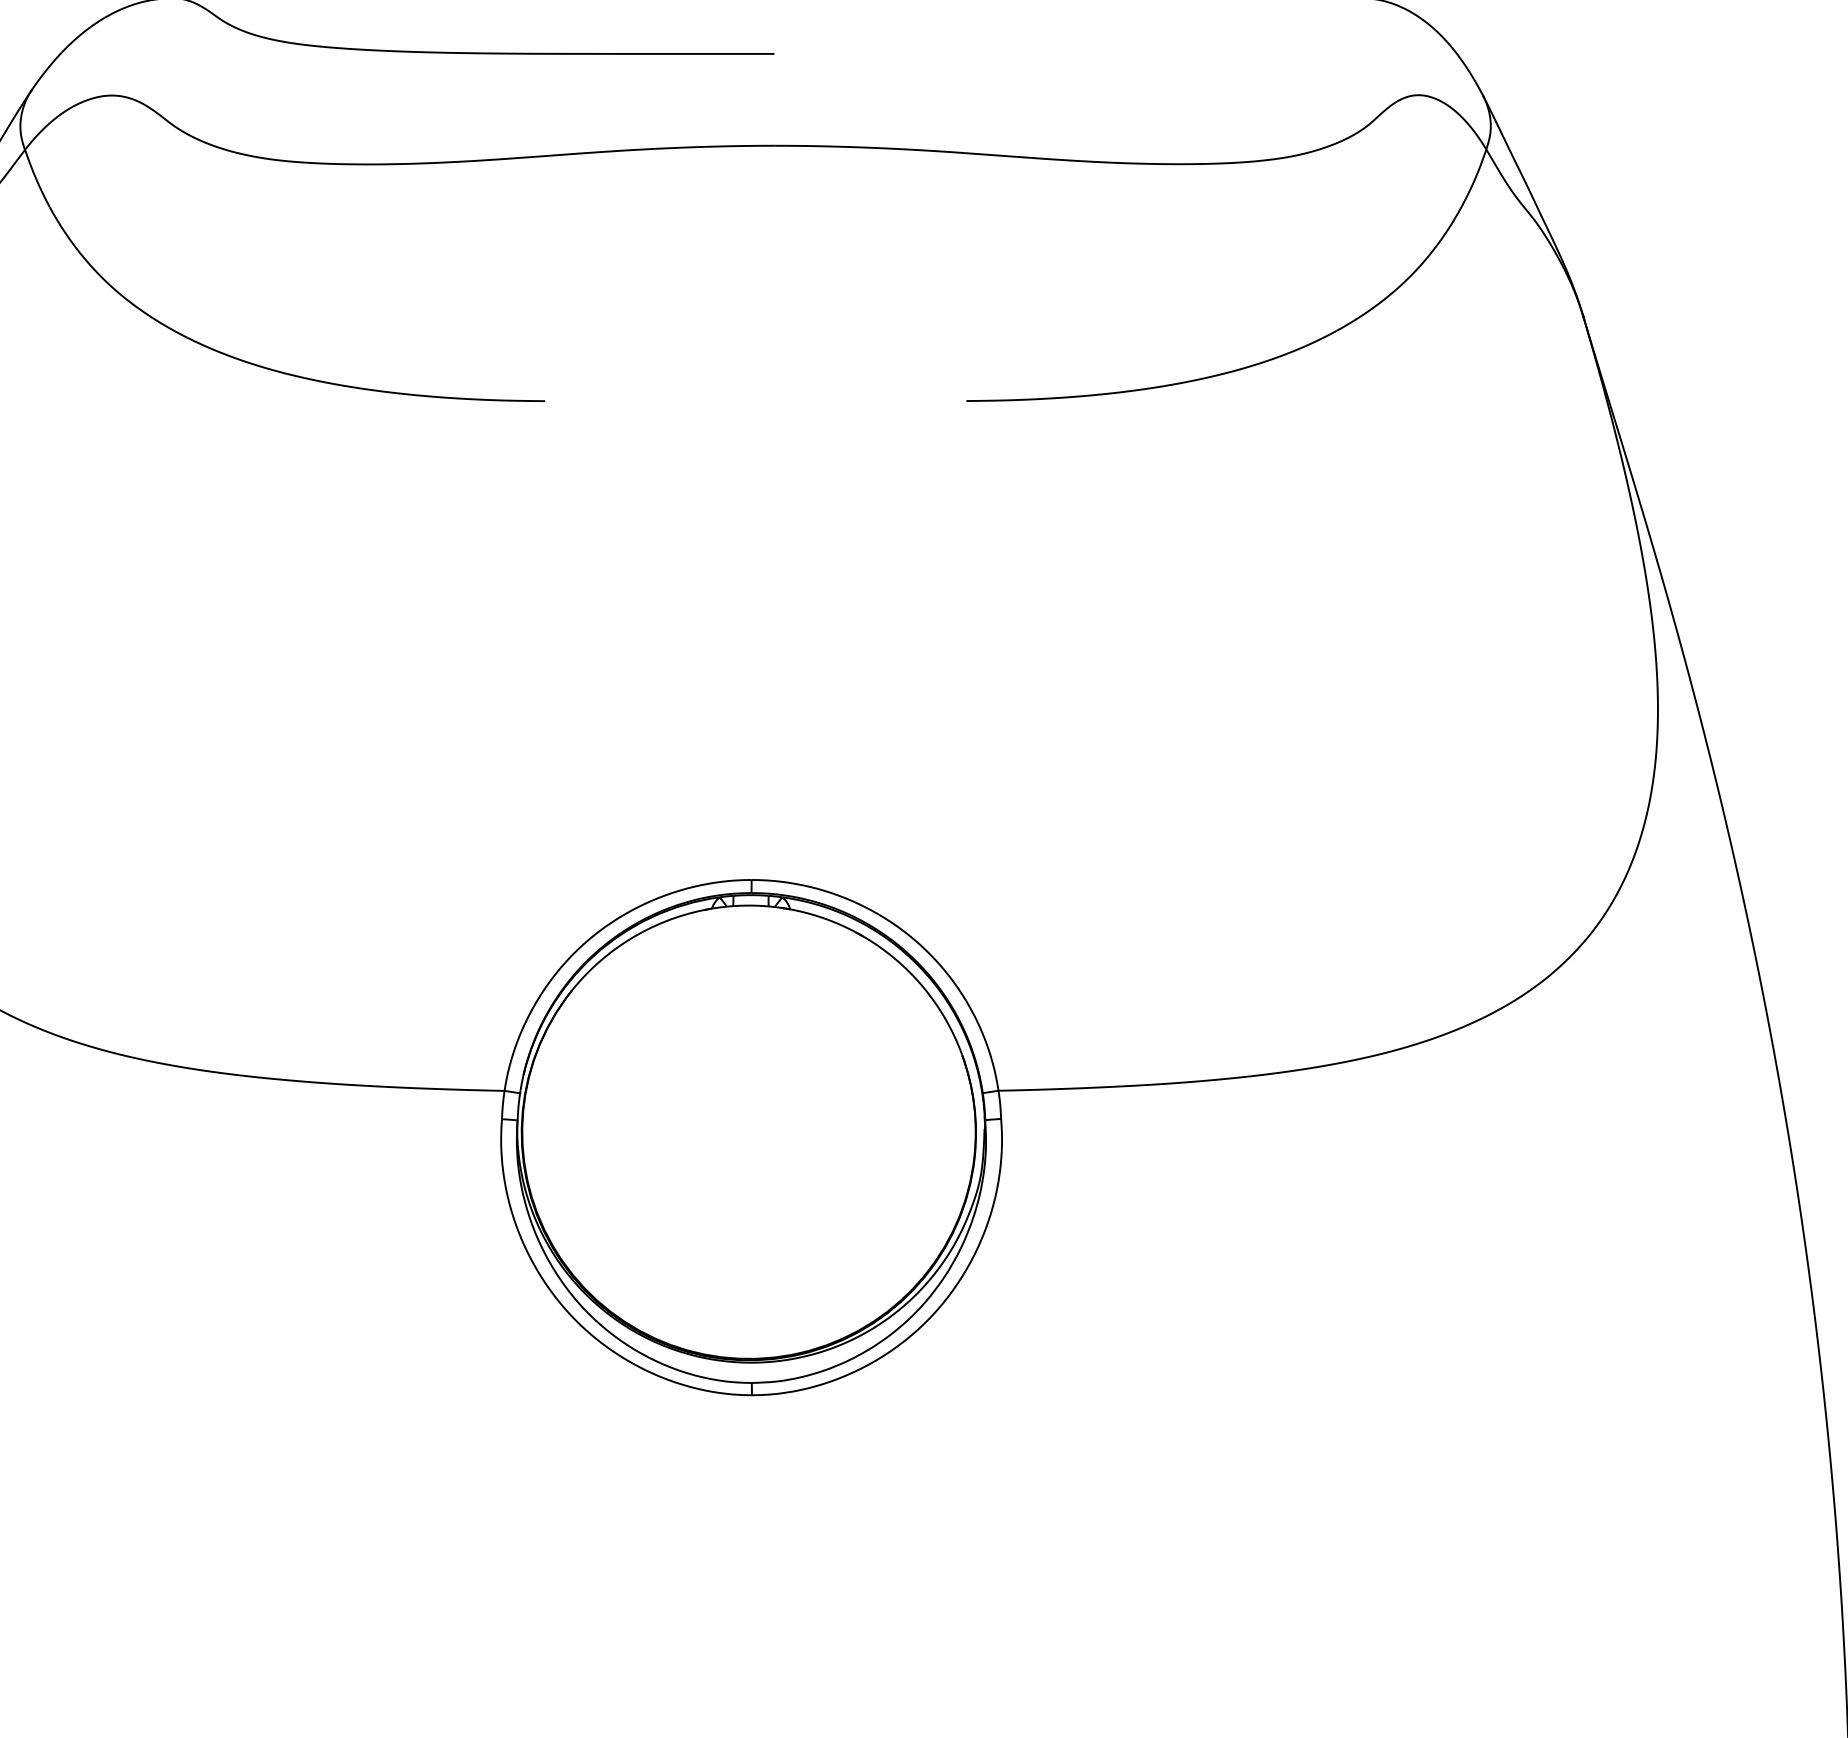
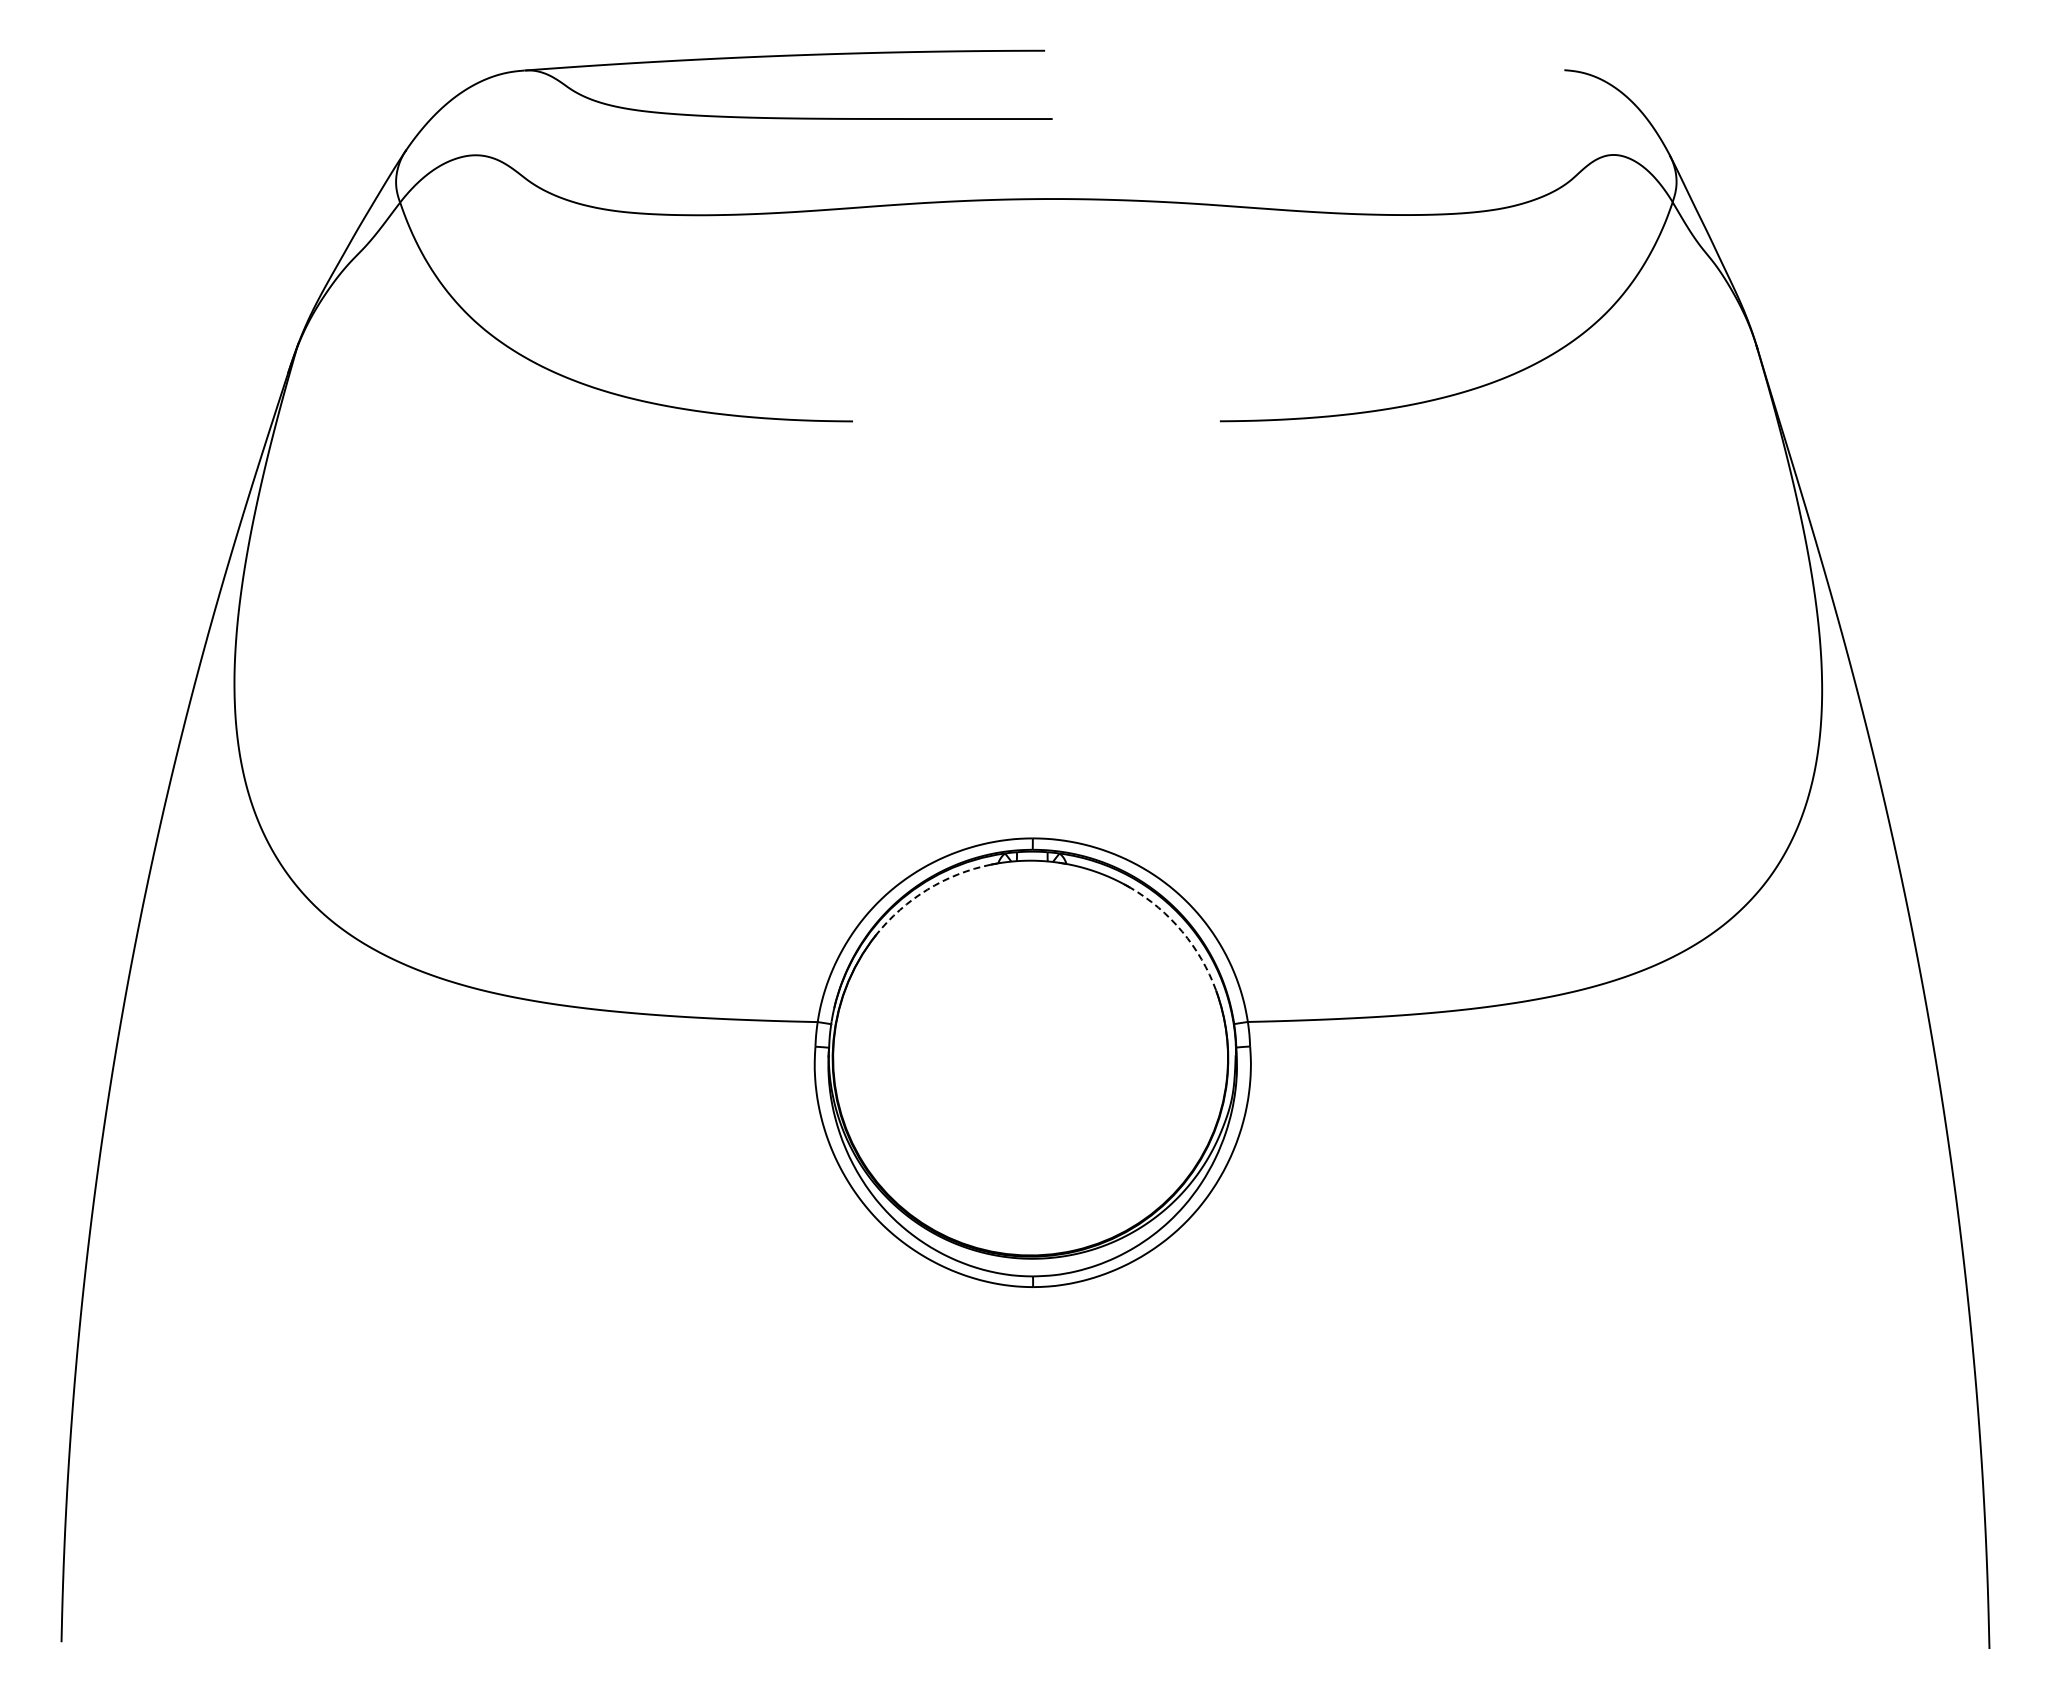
arc: (630, 938) -> (927, 889), solid -> dashed
arc: (923, 986) -> (1182, 931), solid -> dashed

